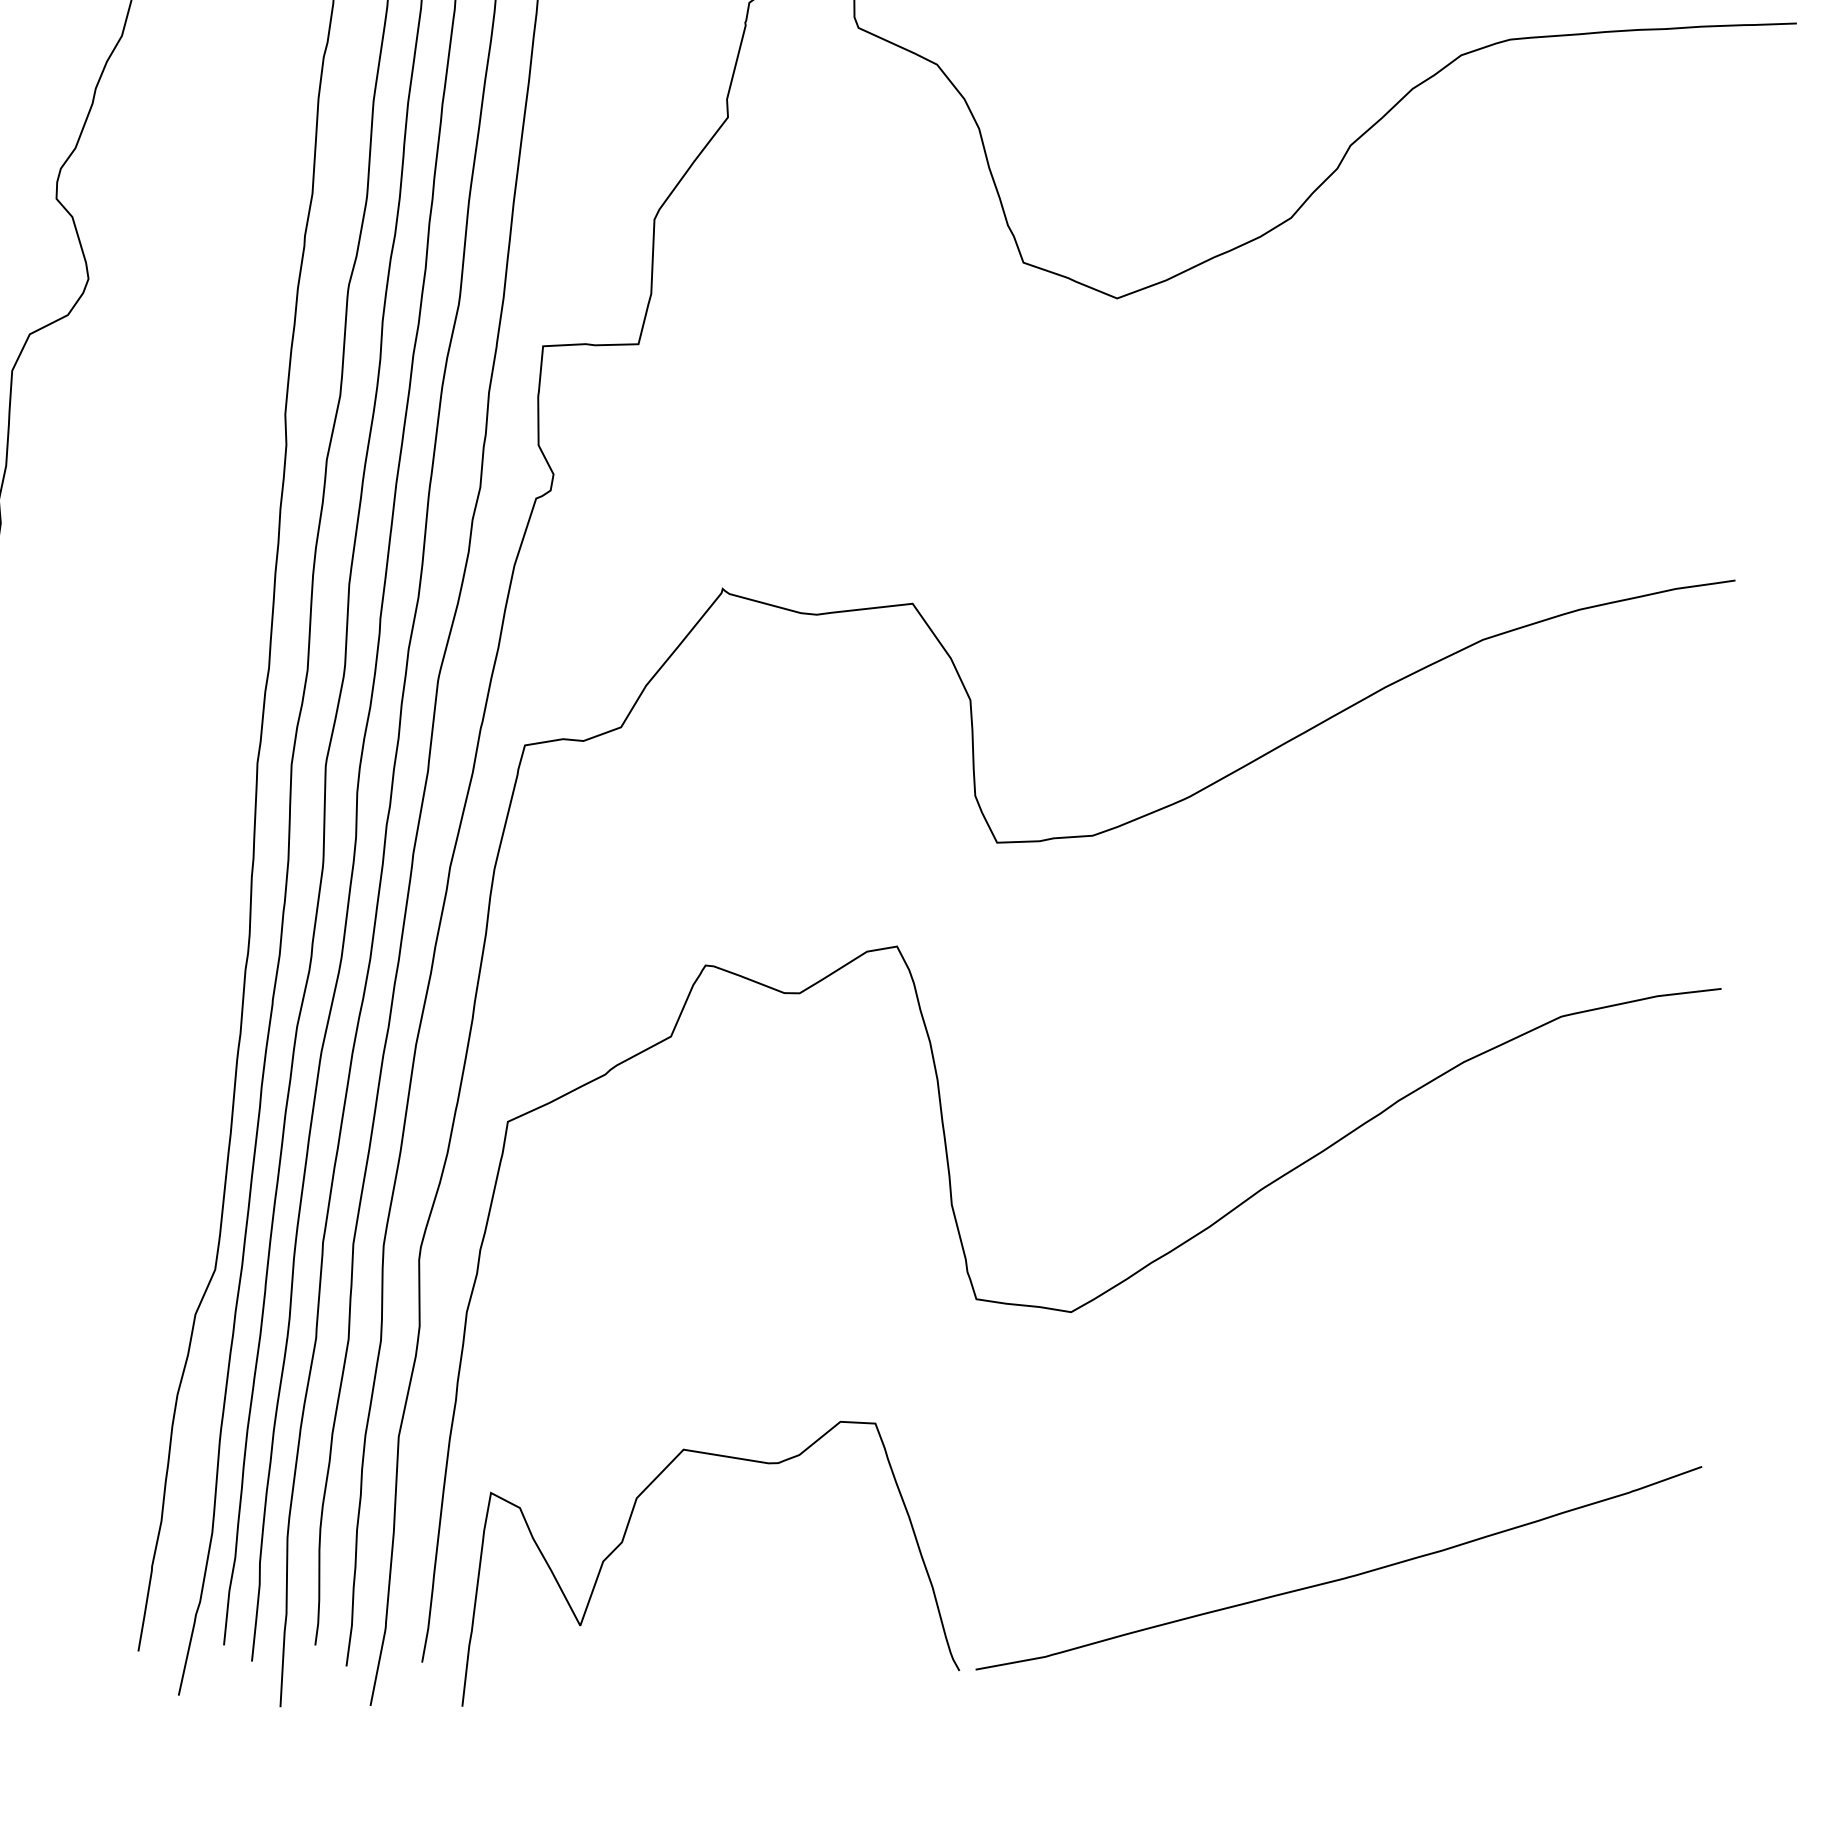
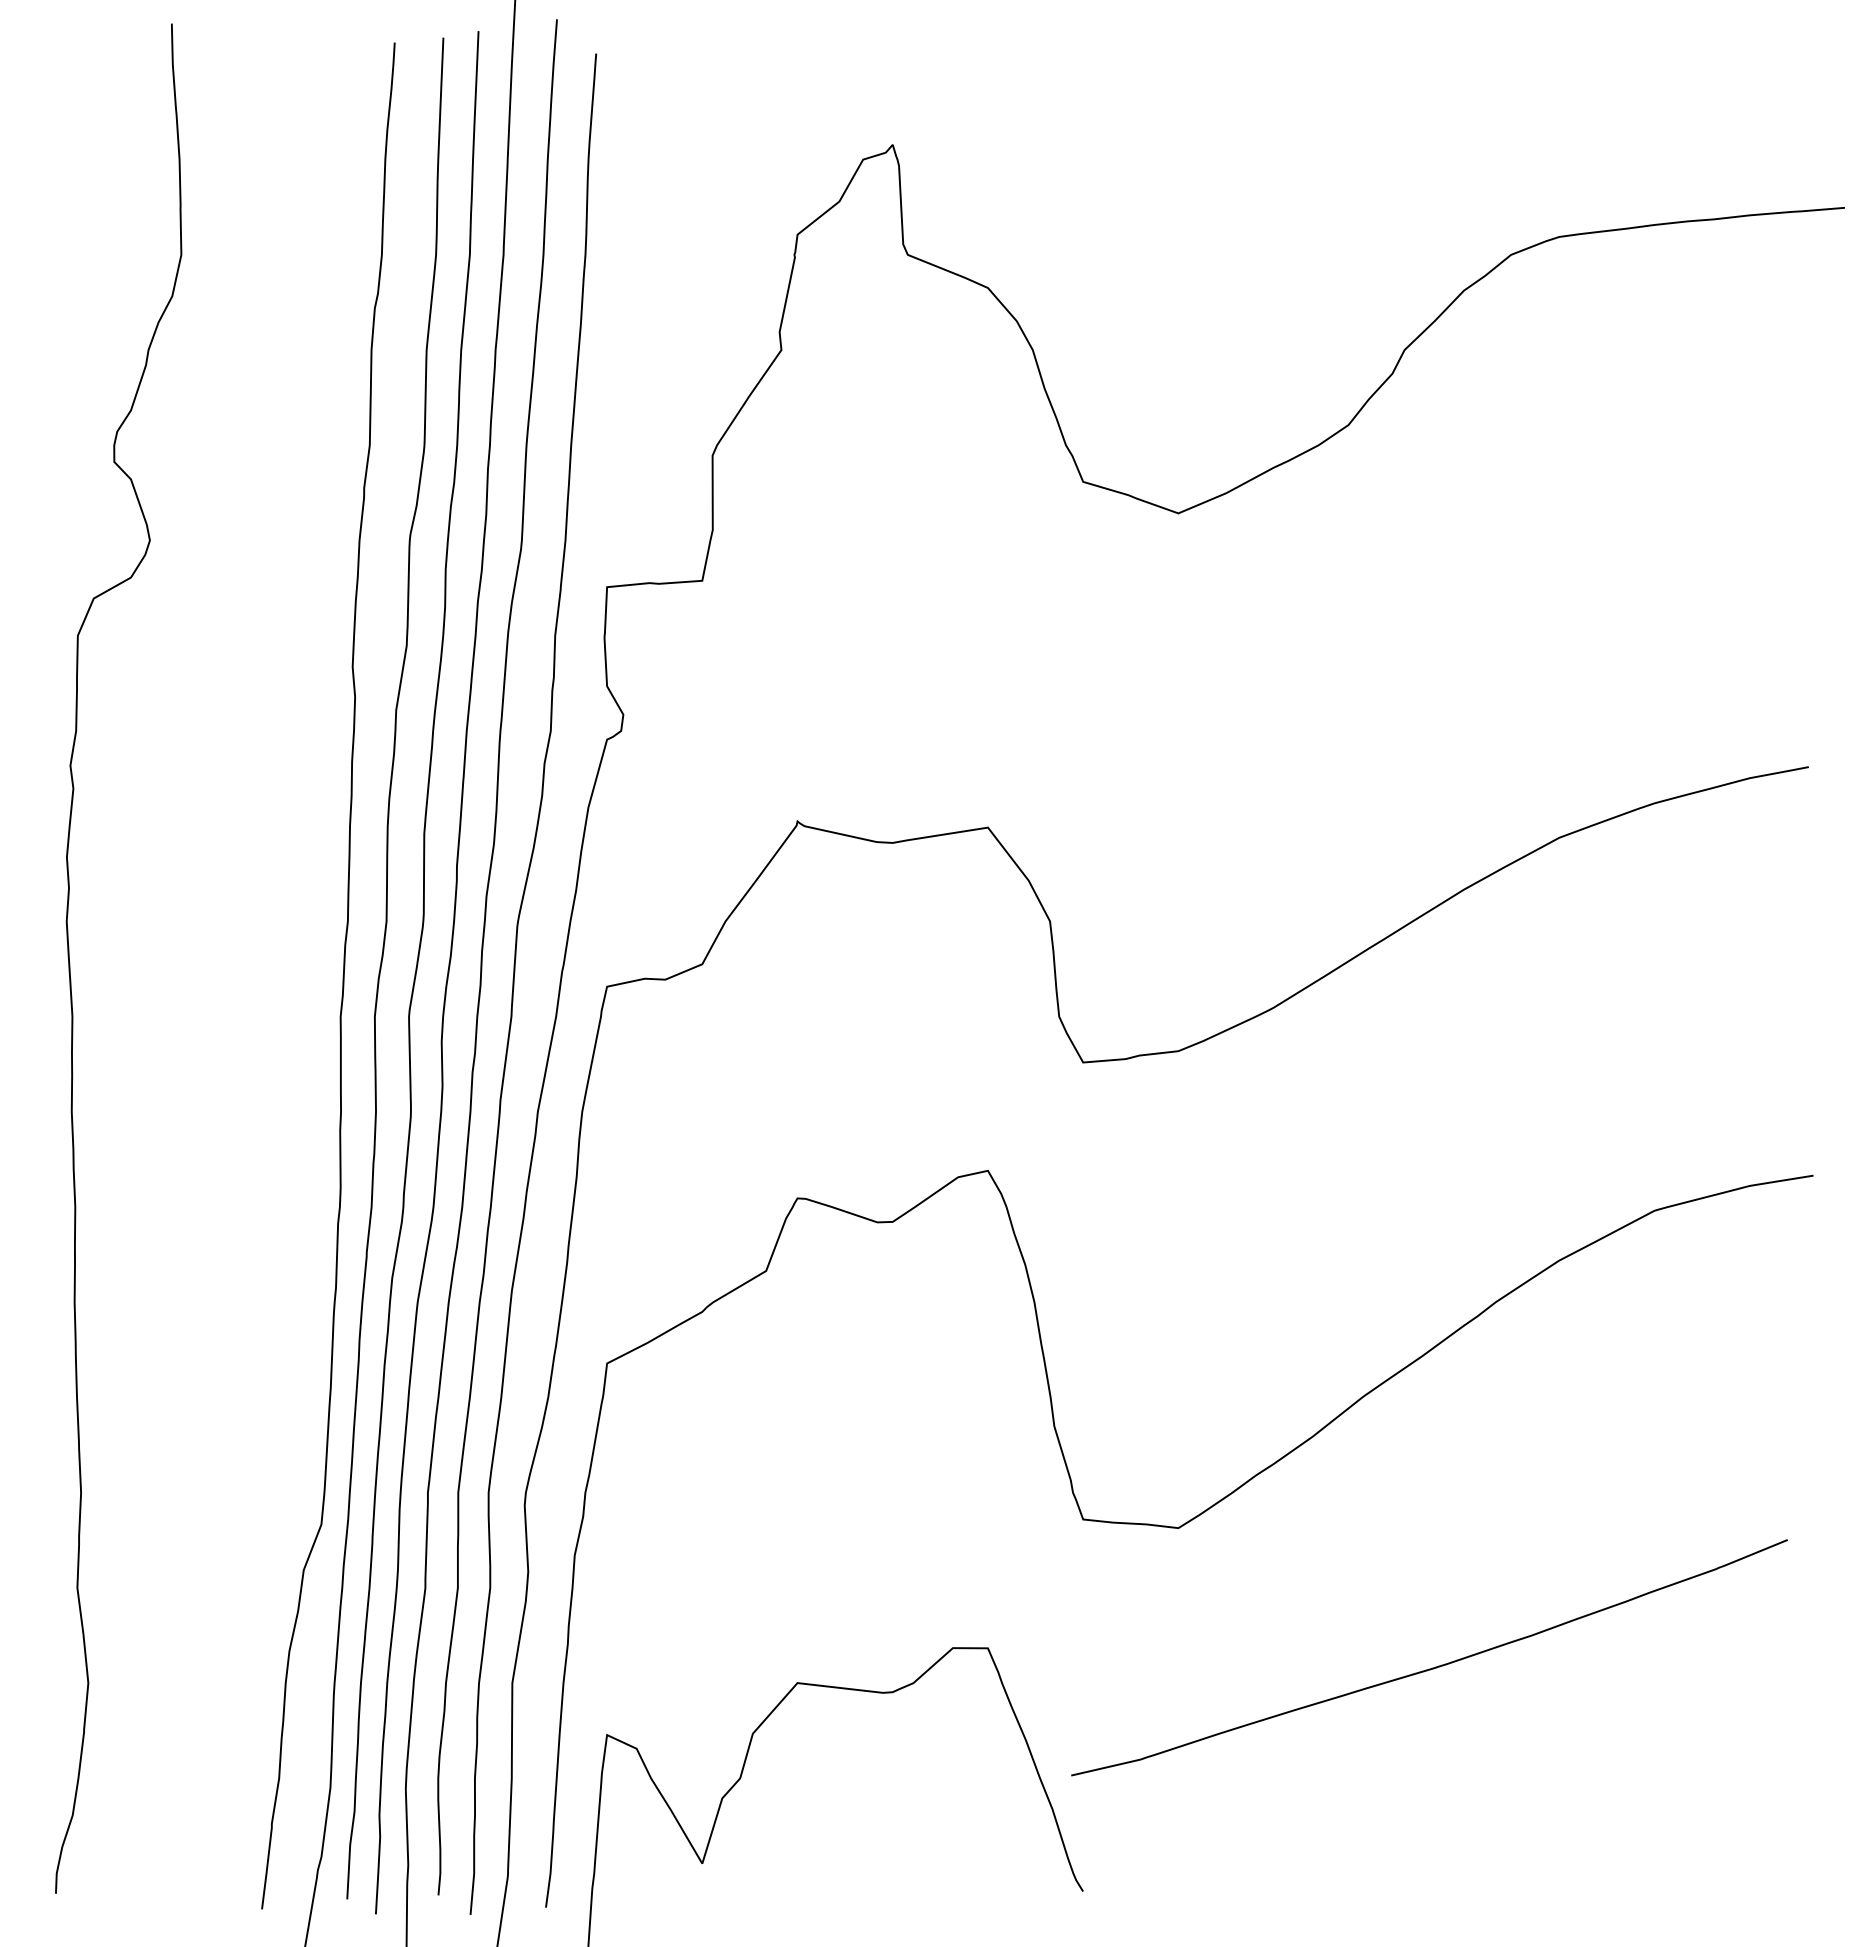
curve: (1341, 1578) -> (1432, 1667), moved

